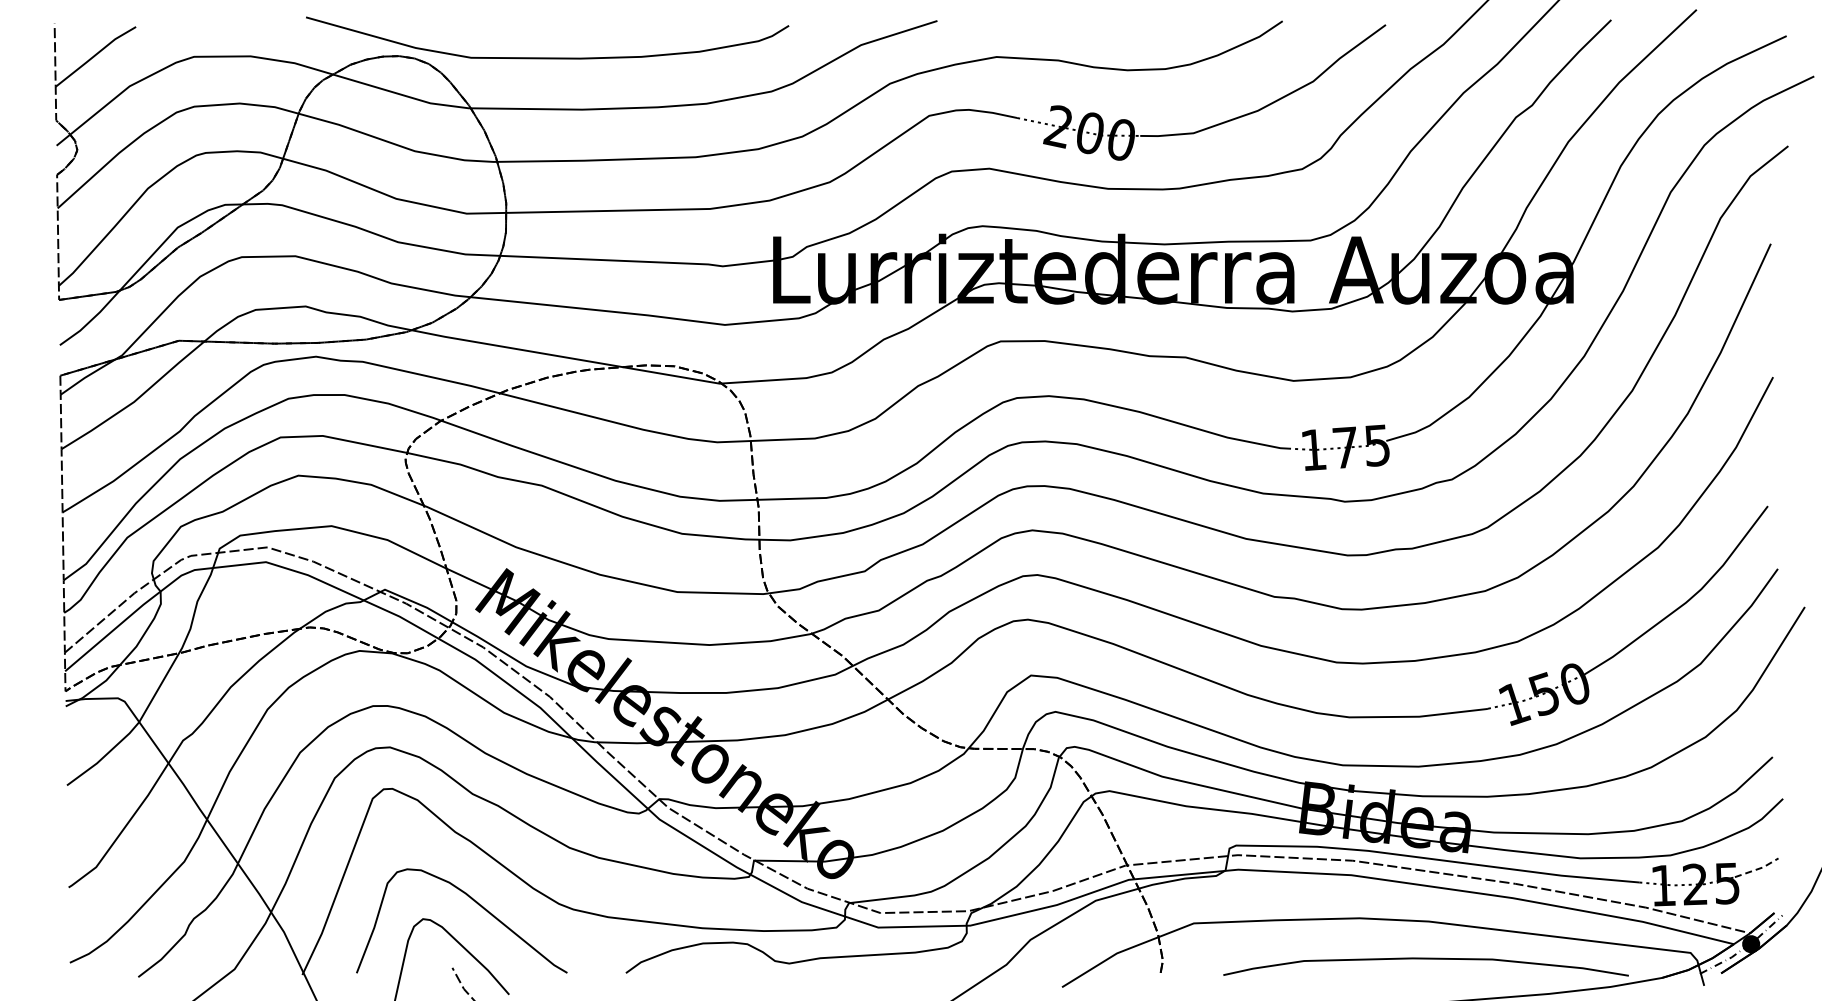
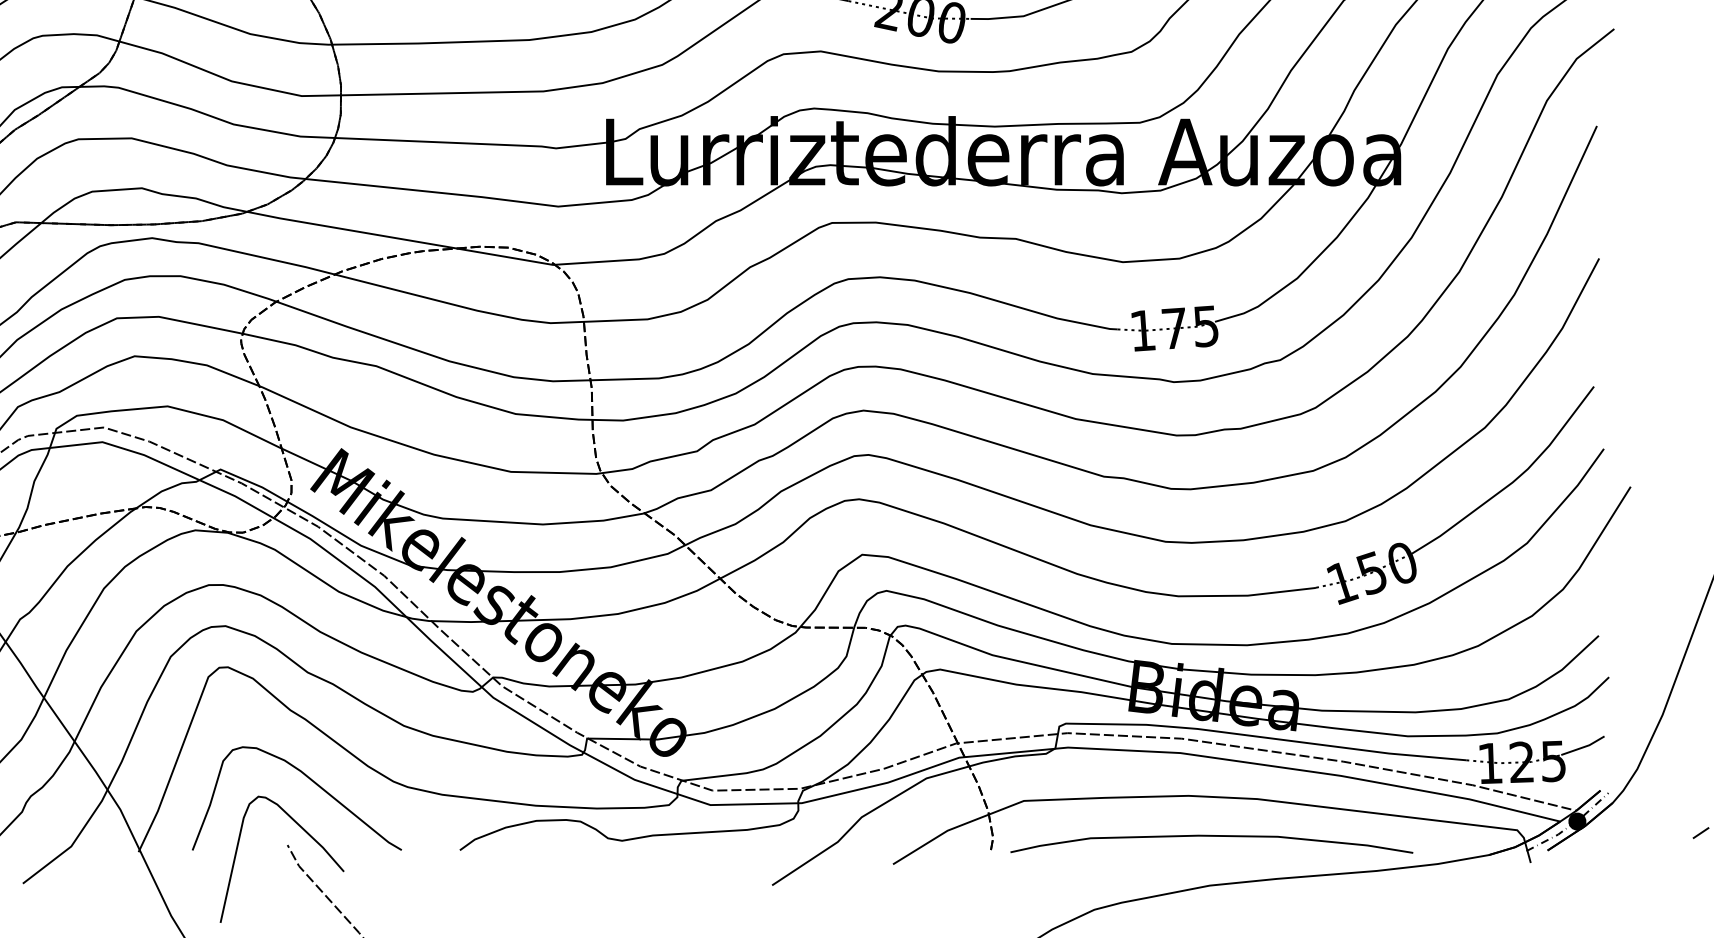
line: (1757, 869) -> (1583, 747), dashed -> solid
curve: (1425, 959) -> (1211, 836), moved

